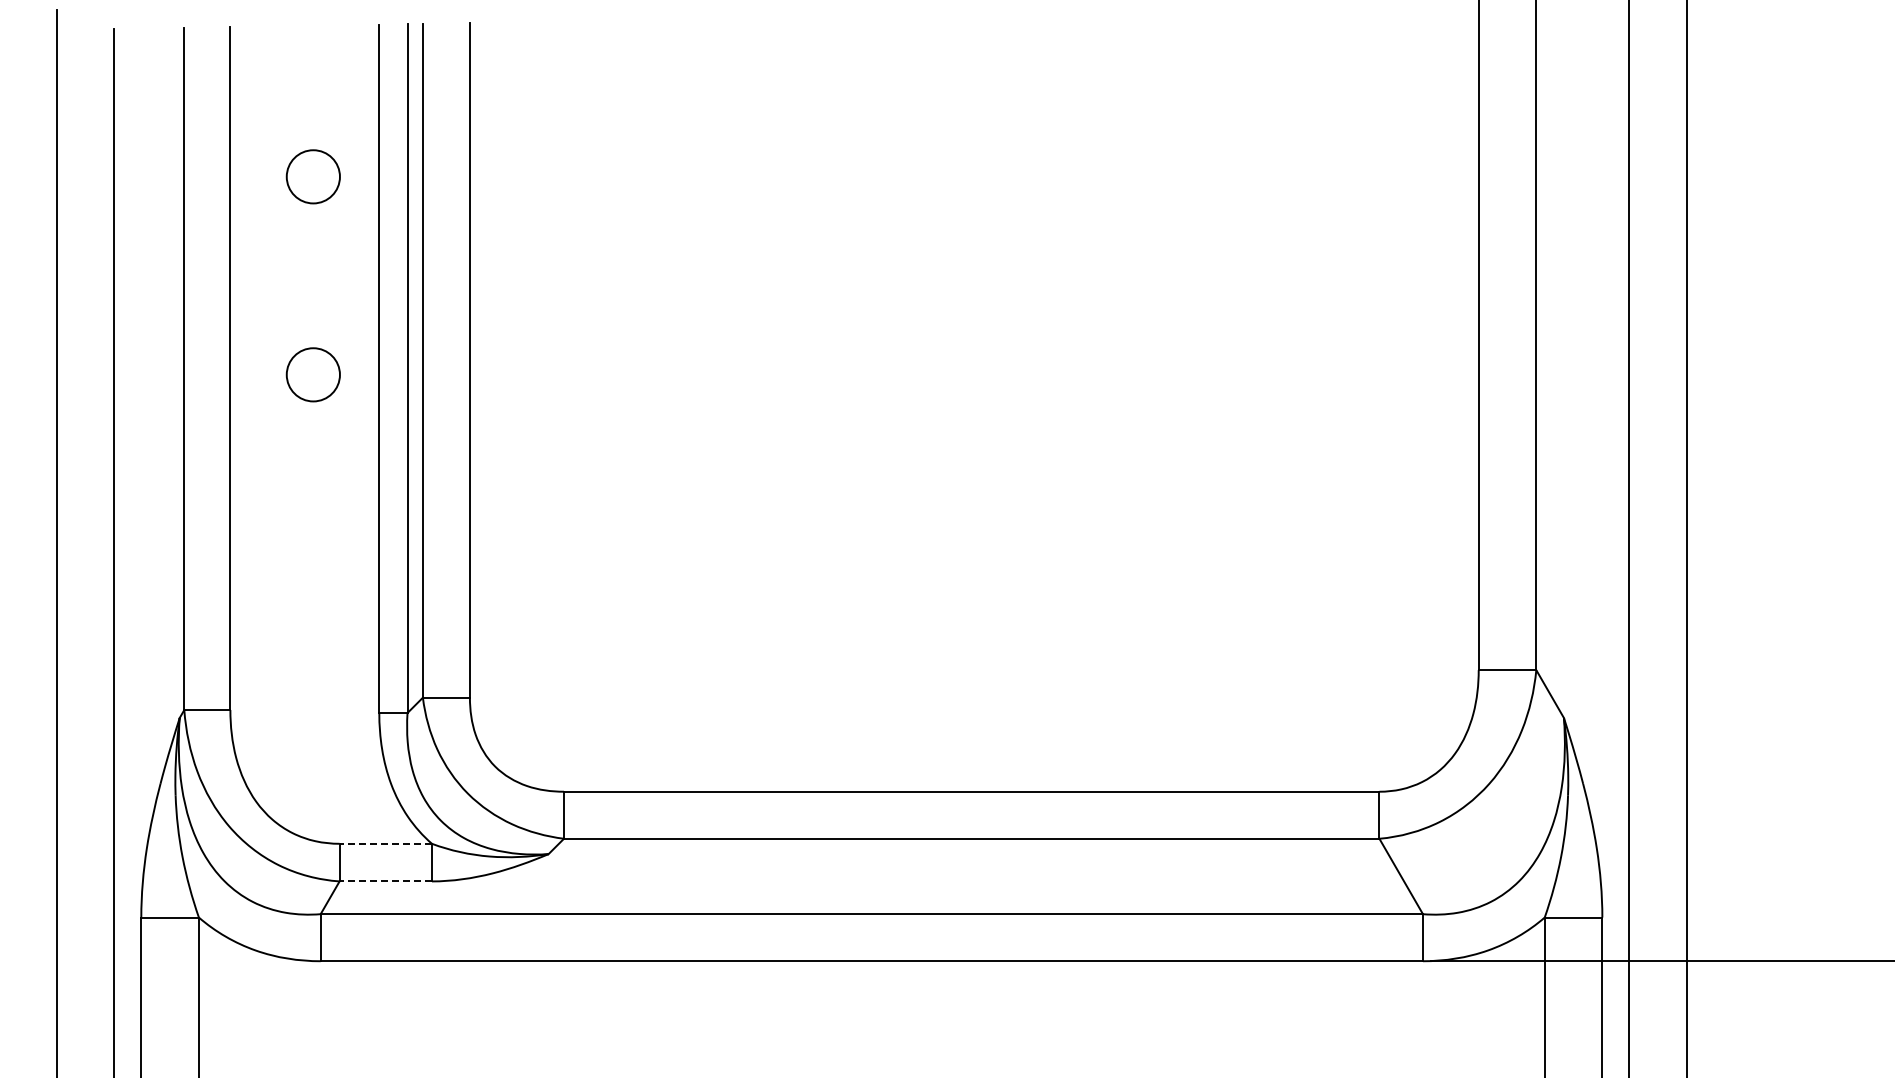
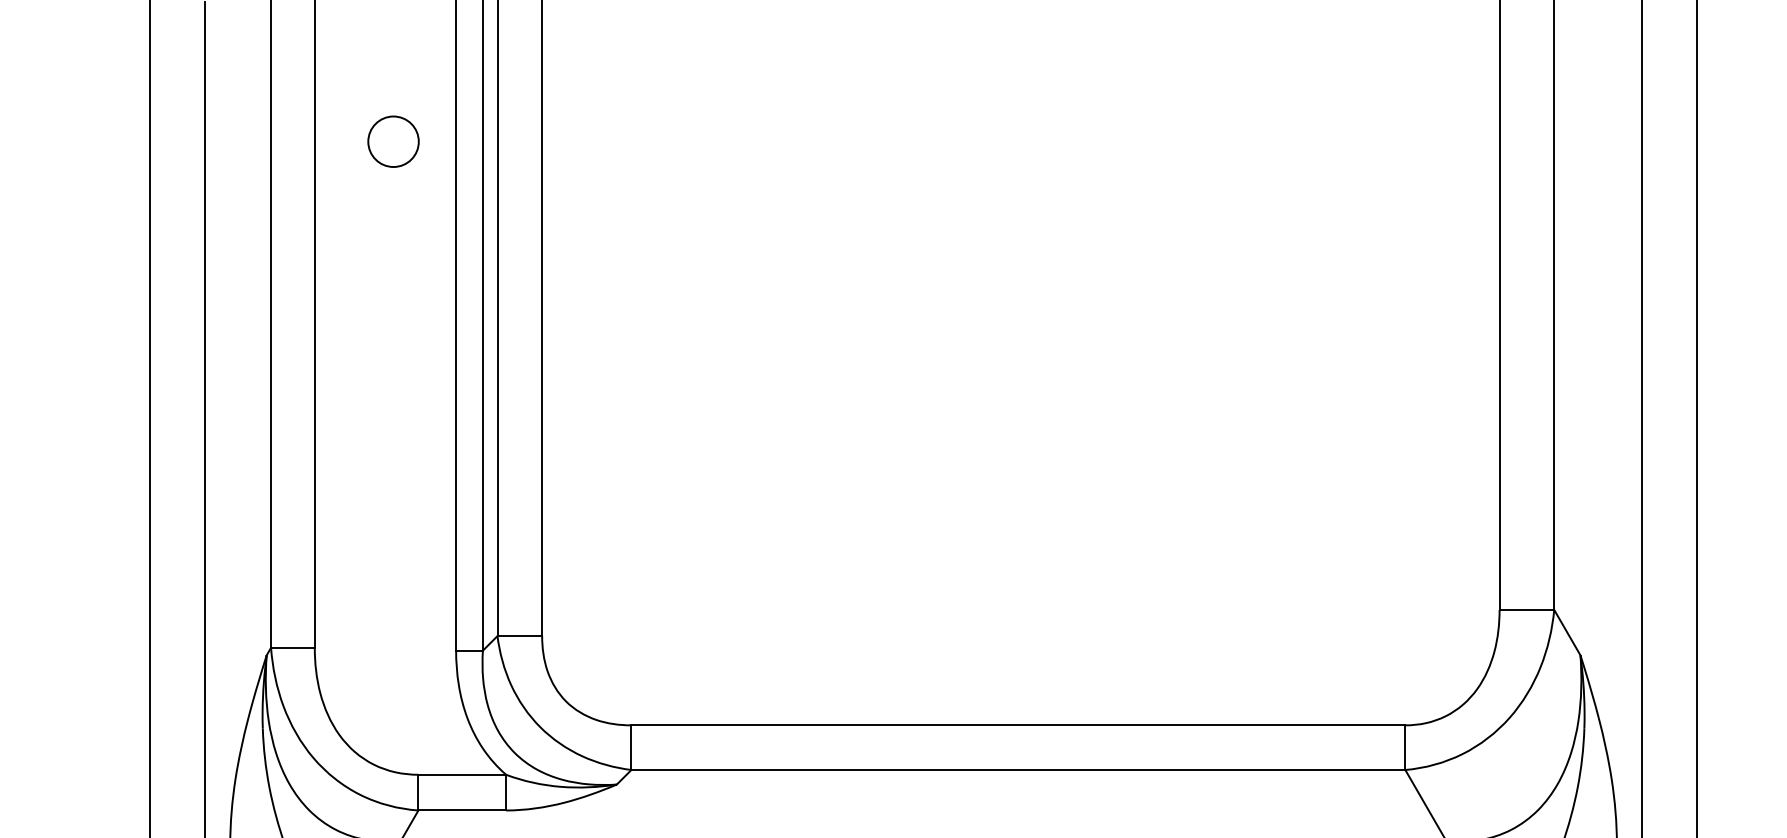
circle: (312, 374) -> (392, 329), removed
line: (385, 843) -> (462, 774), dashed -> solid
line: (385, 881) -> (462, 810), dashed -> solid

